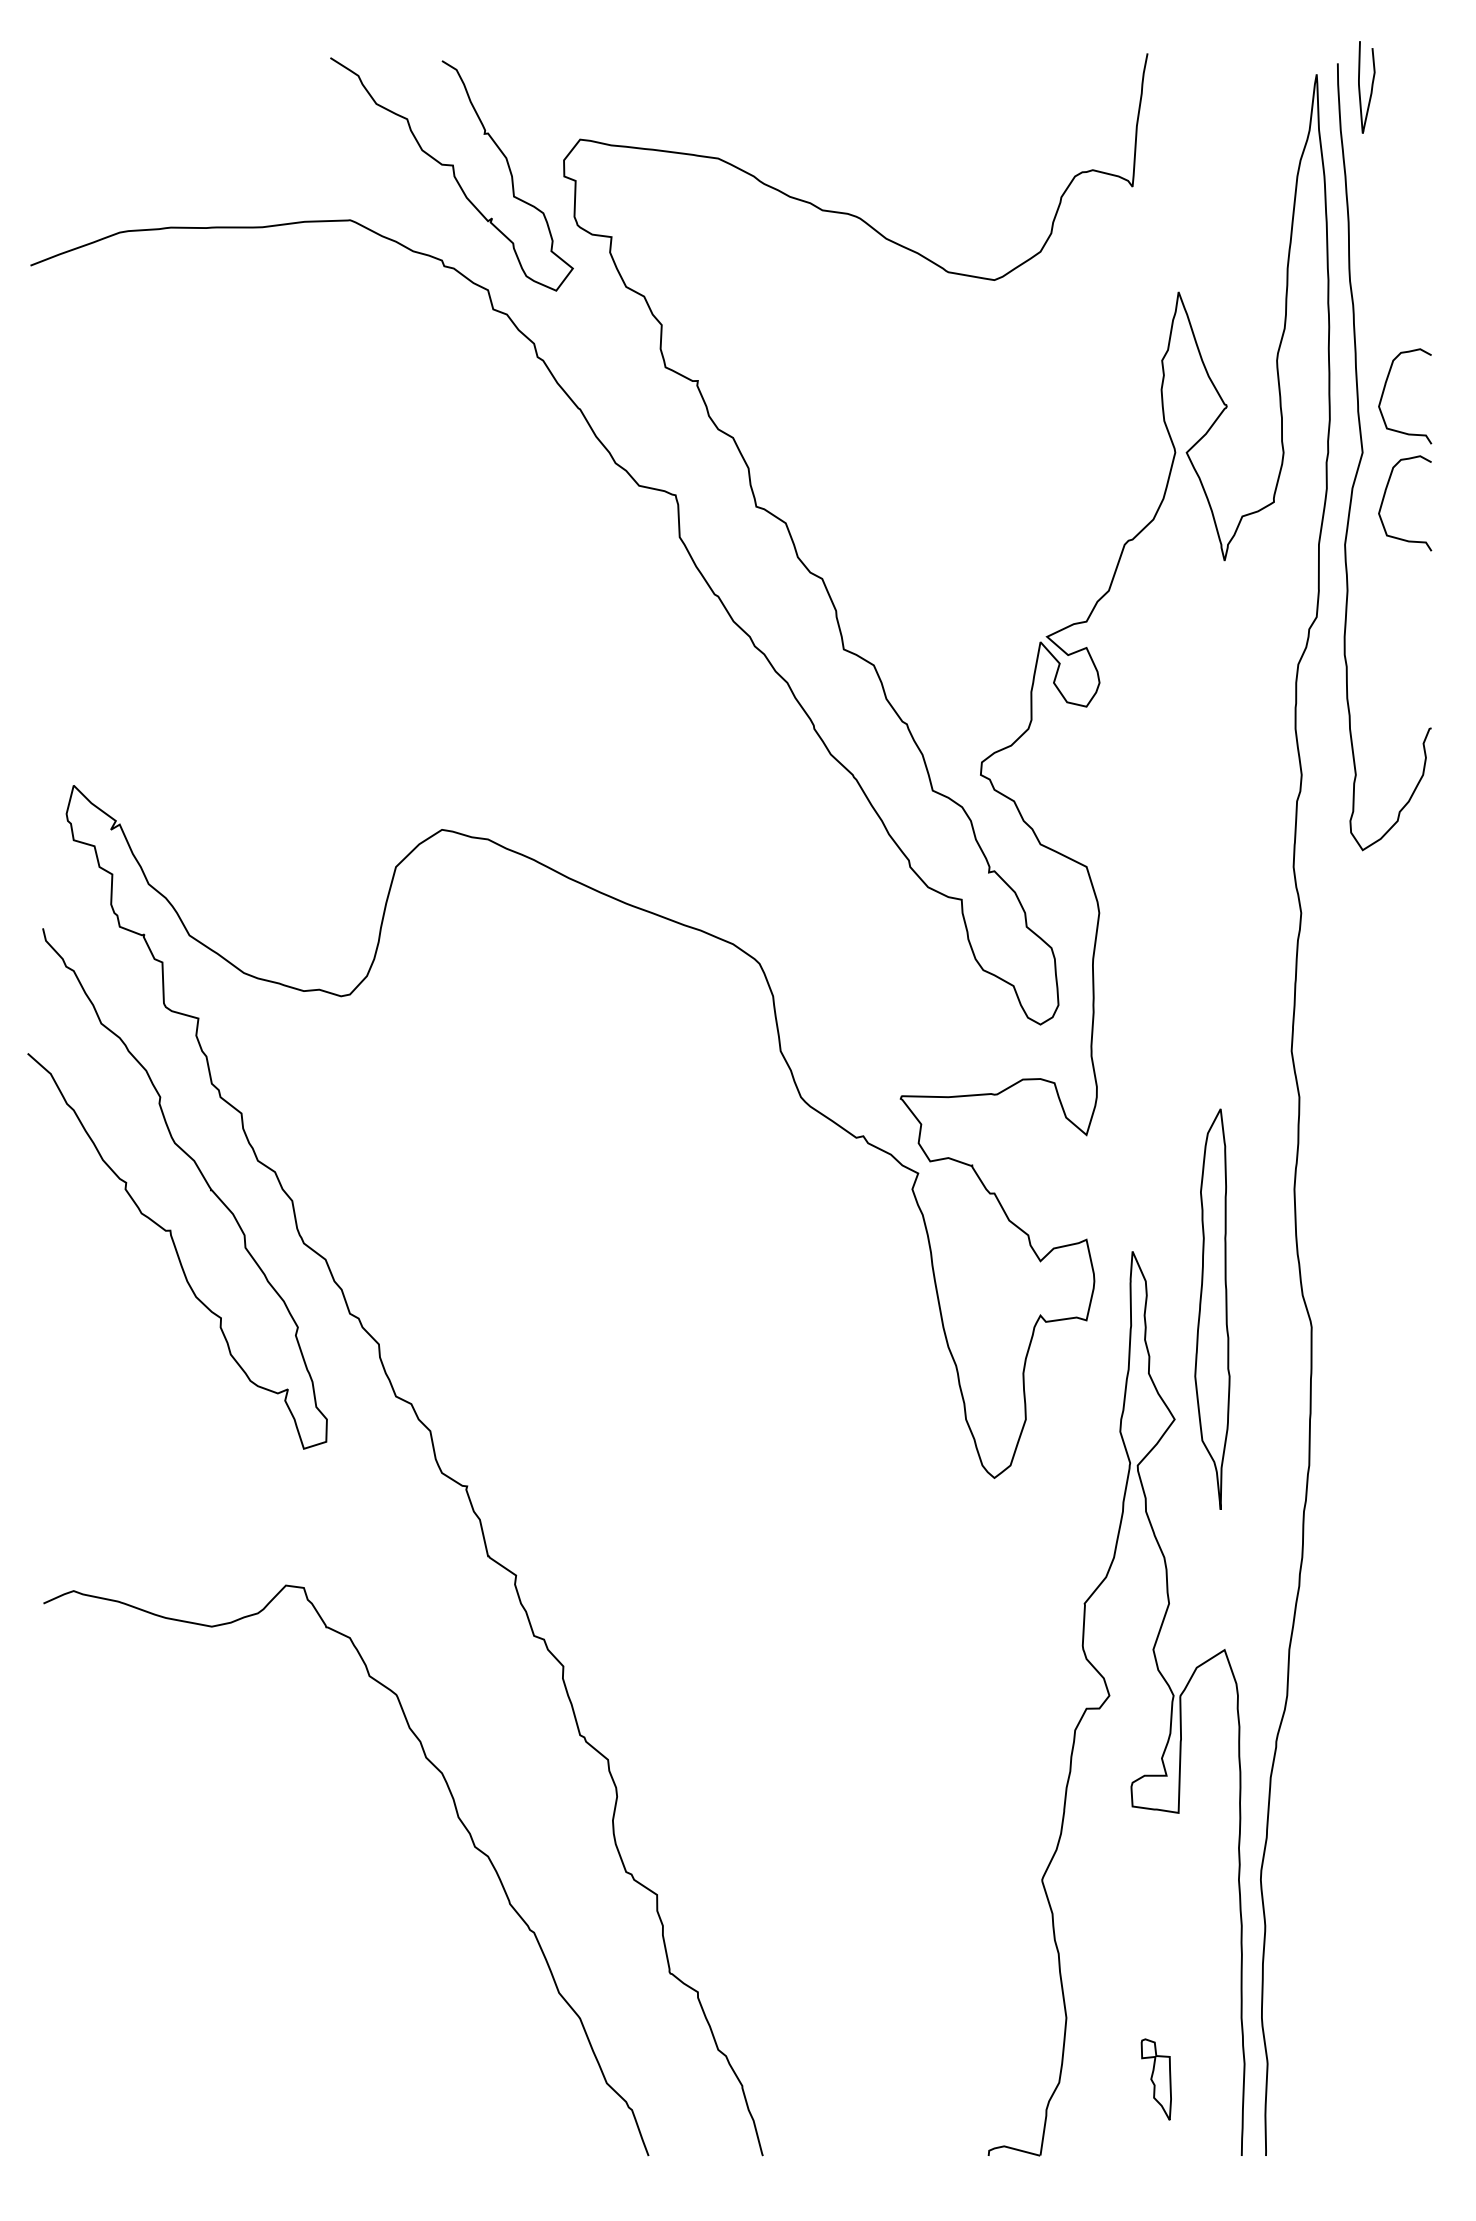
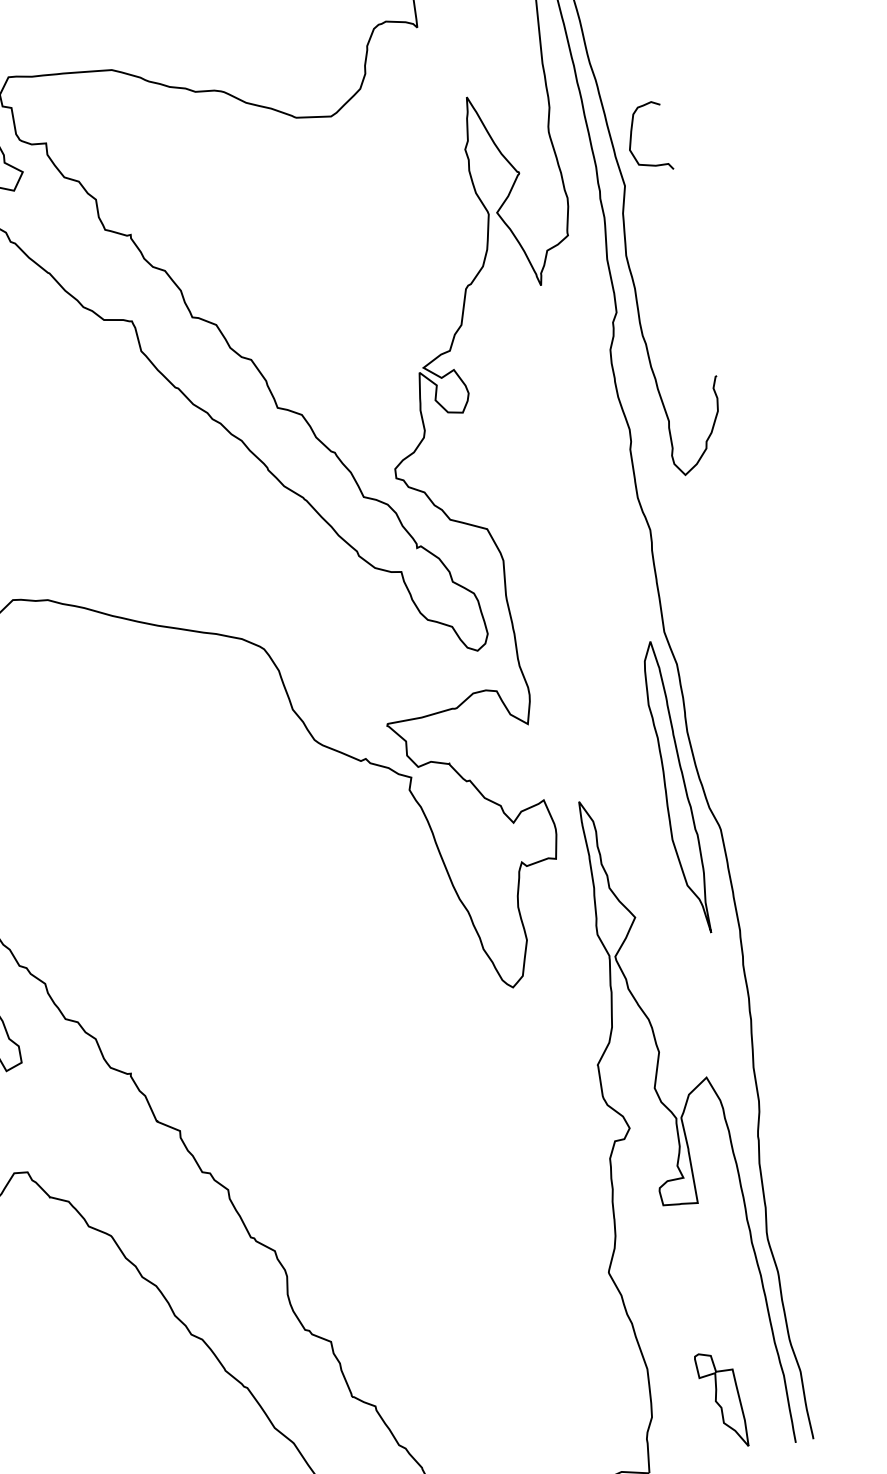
curve: (1385, 495) -> (648, 213), removed
part: (1212, 1308) -> (674, 787), moved
part: (1156, 2079) -> (722, 1400), size x1.67

